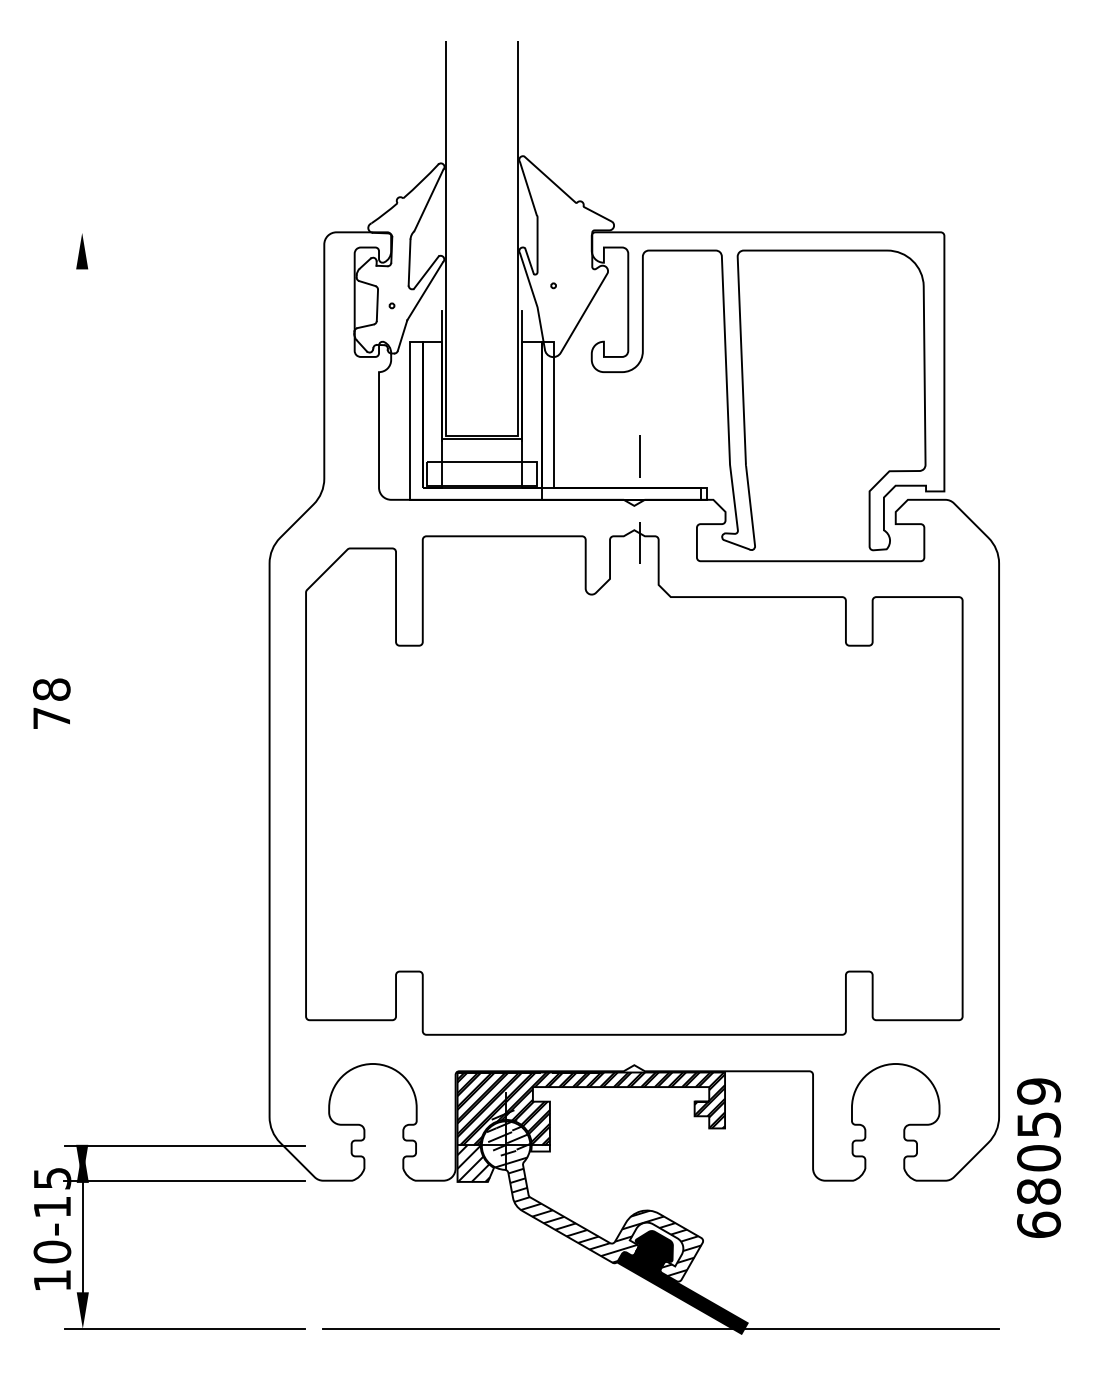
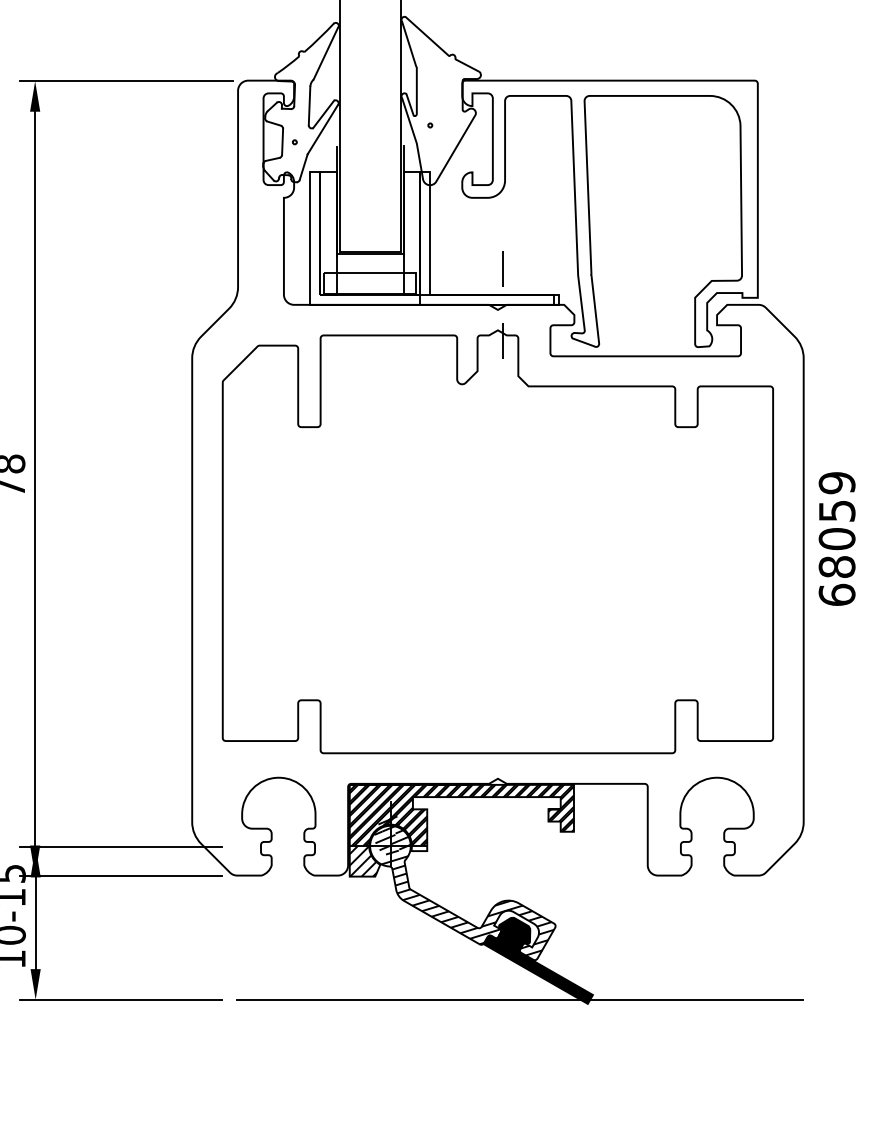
line: (190, 232) -> (125, 80), added
line: (82, 706) -> (35, 478), added
text: (1038, 1157) -> (836, 538), moved

